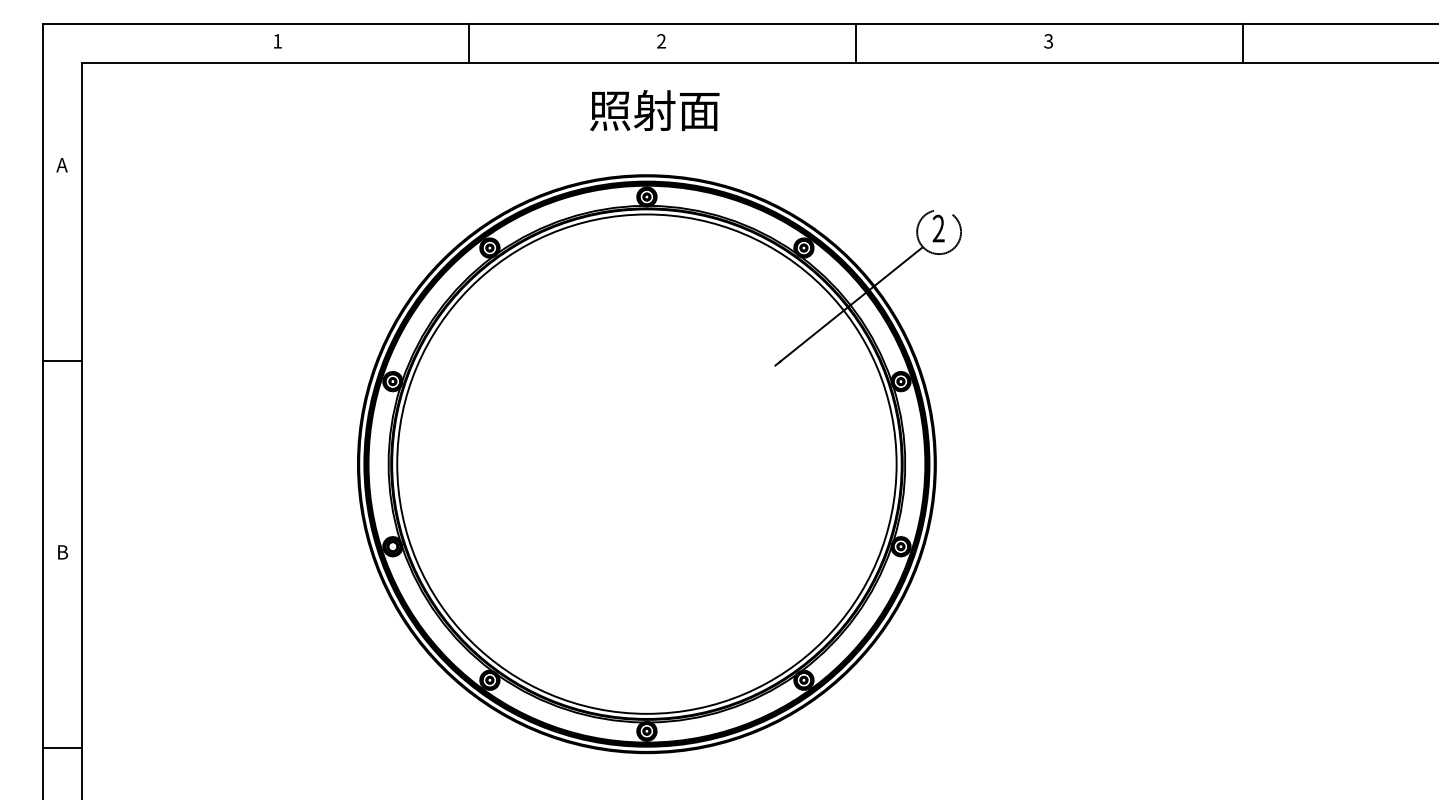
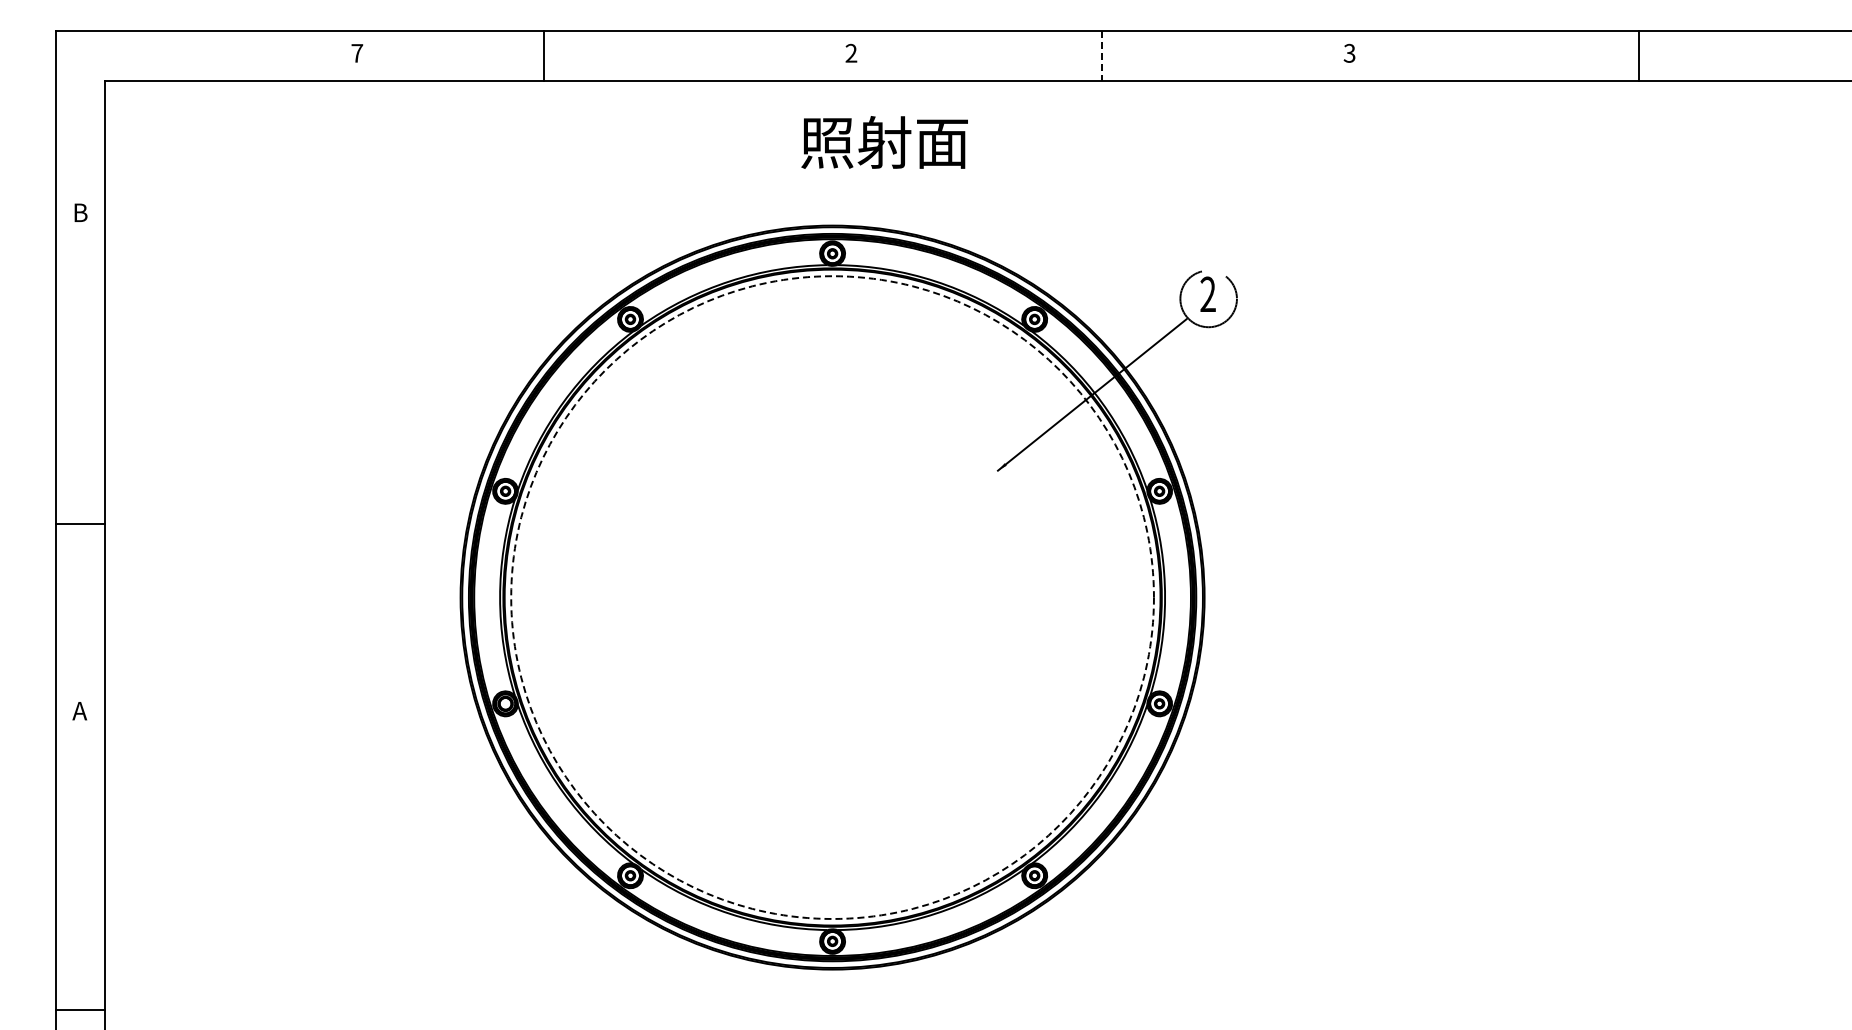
text: (277, 41) -> (357, 53), 1 -> 7
line: (468, 43) -> (543, 55), moved
line: (855, 43) -> (1101, 55), solid -> dashed
line: (1243, 43) -> (1639, 55), moved
text: (654, 110) -> (884, 142), moved
text: (61, 164) -> (79, 212), A -> B
line: (62, 360) -> (80, 524), moved
circle: (646, 464) -> (832, 597), solid -> dashed
text: (61, 552) -> (79, 711), B -> A
line: (62, 747) -> (80, 1009), moved

